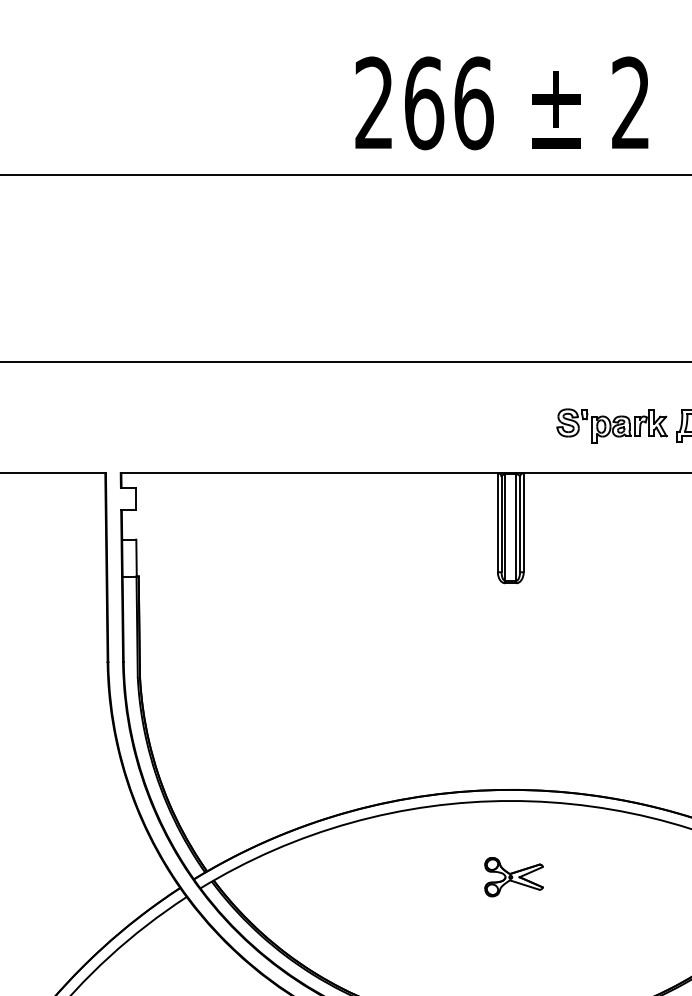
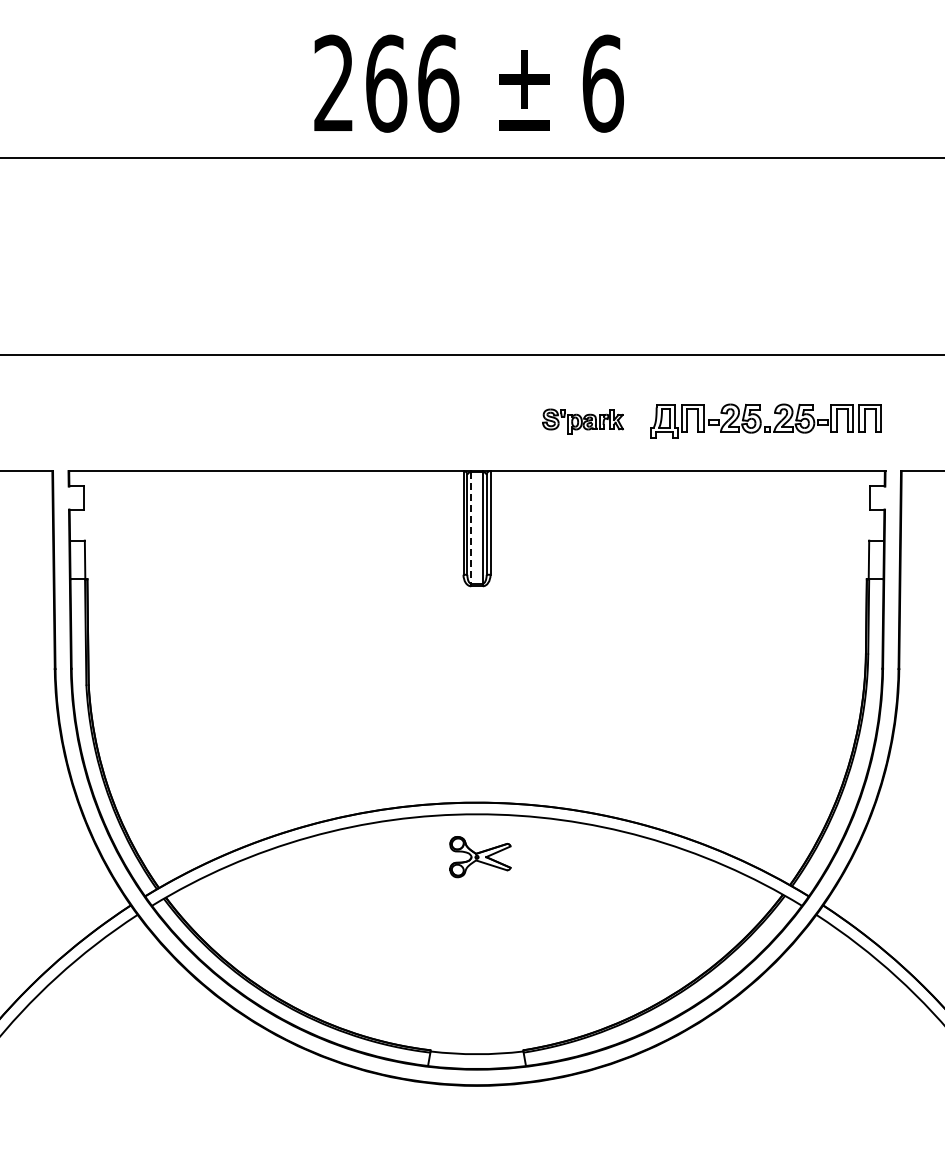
text: (630, 103) -> (602, 83), 2 -> 6
part: (611, 425) -> (582, 421), size x0.7
line: (505, 527) -> (471, 527), solid -> dashed
part: (514, 877) -> (480, 857), moved

